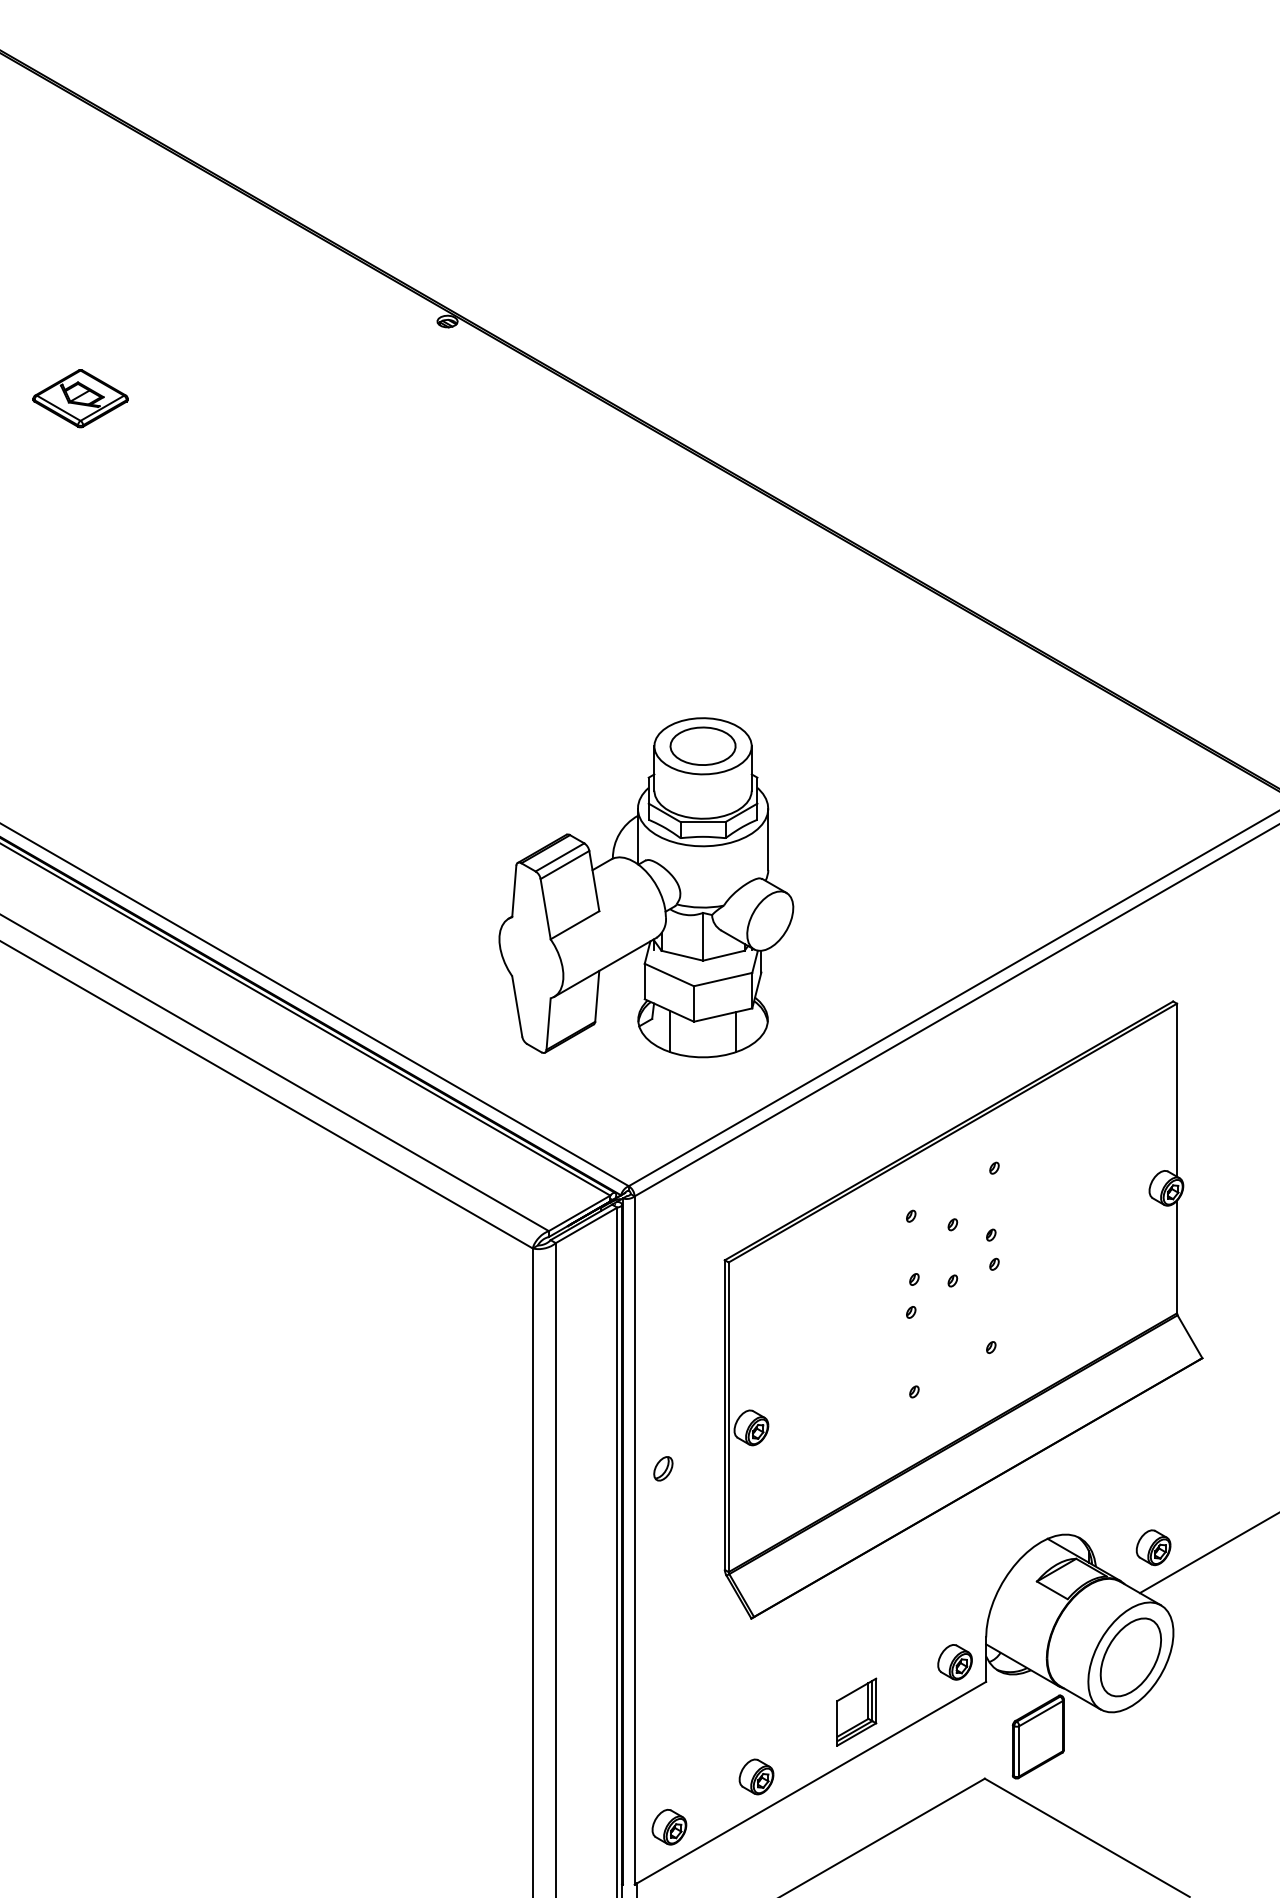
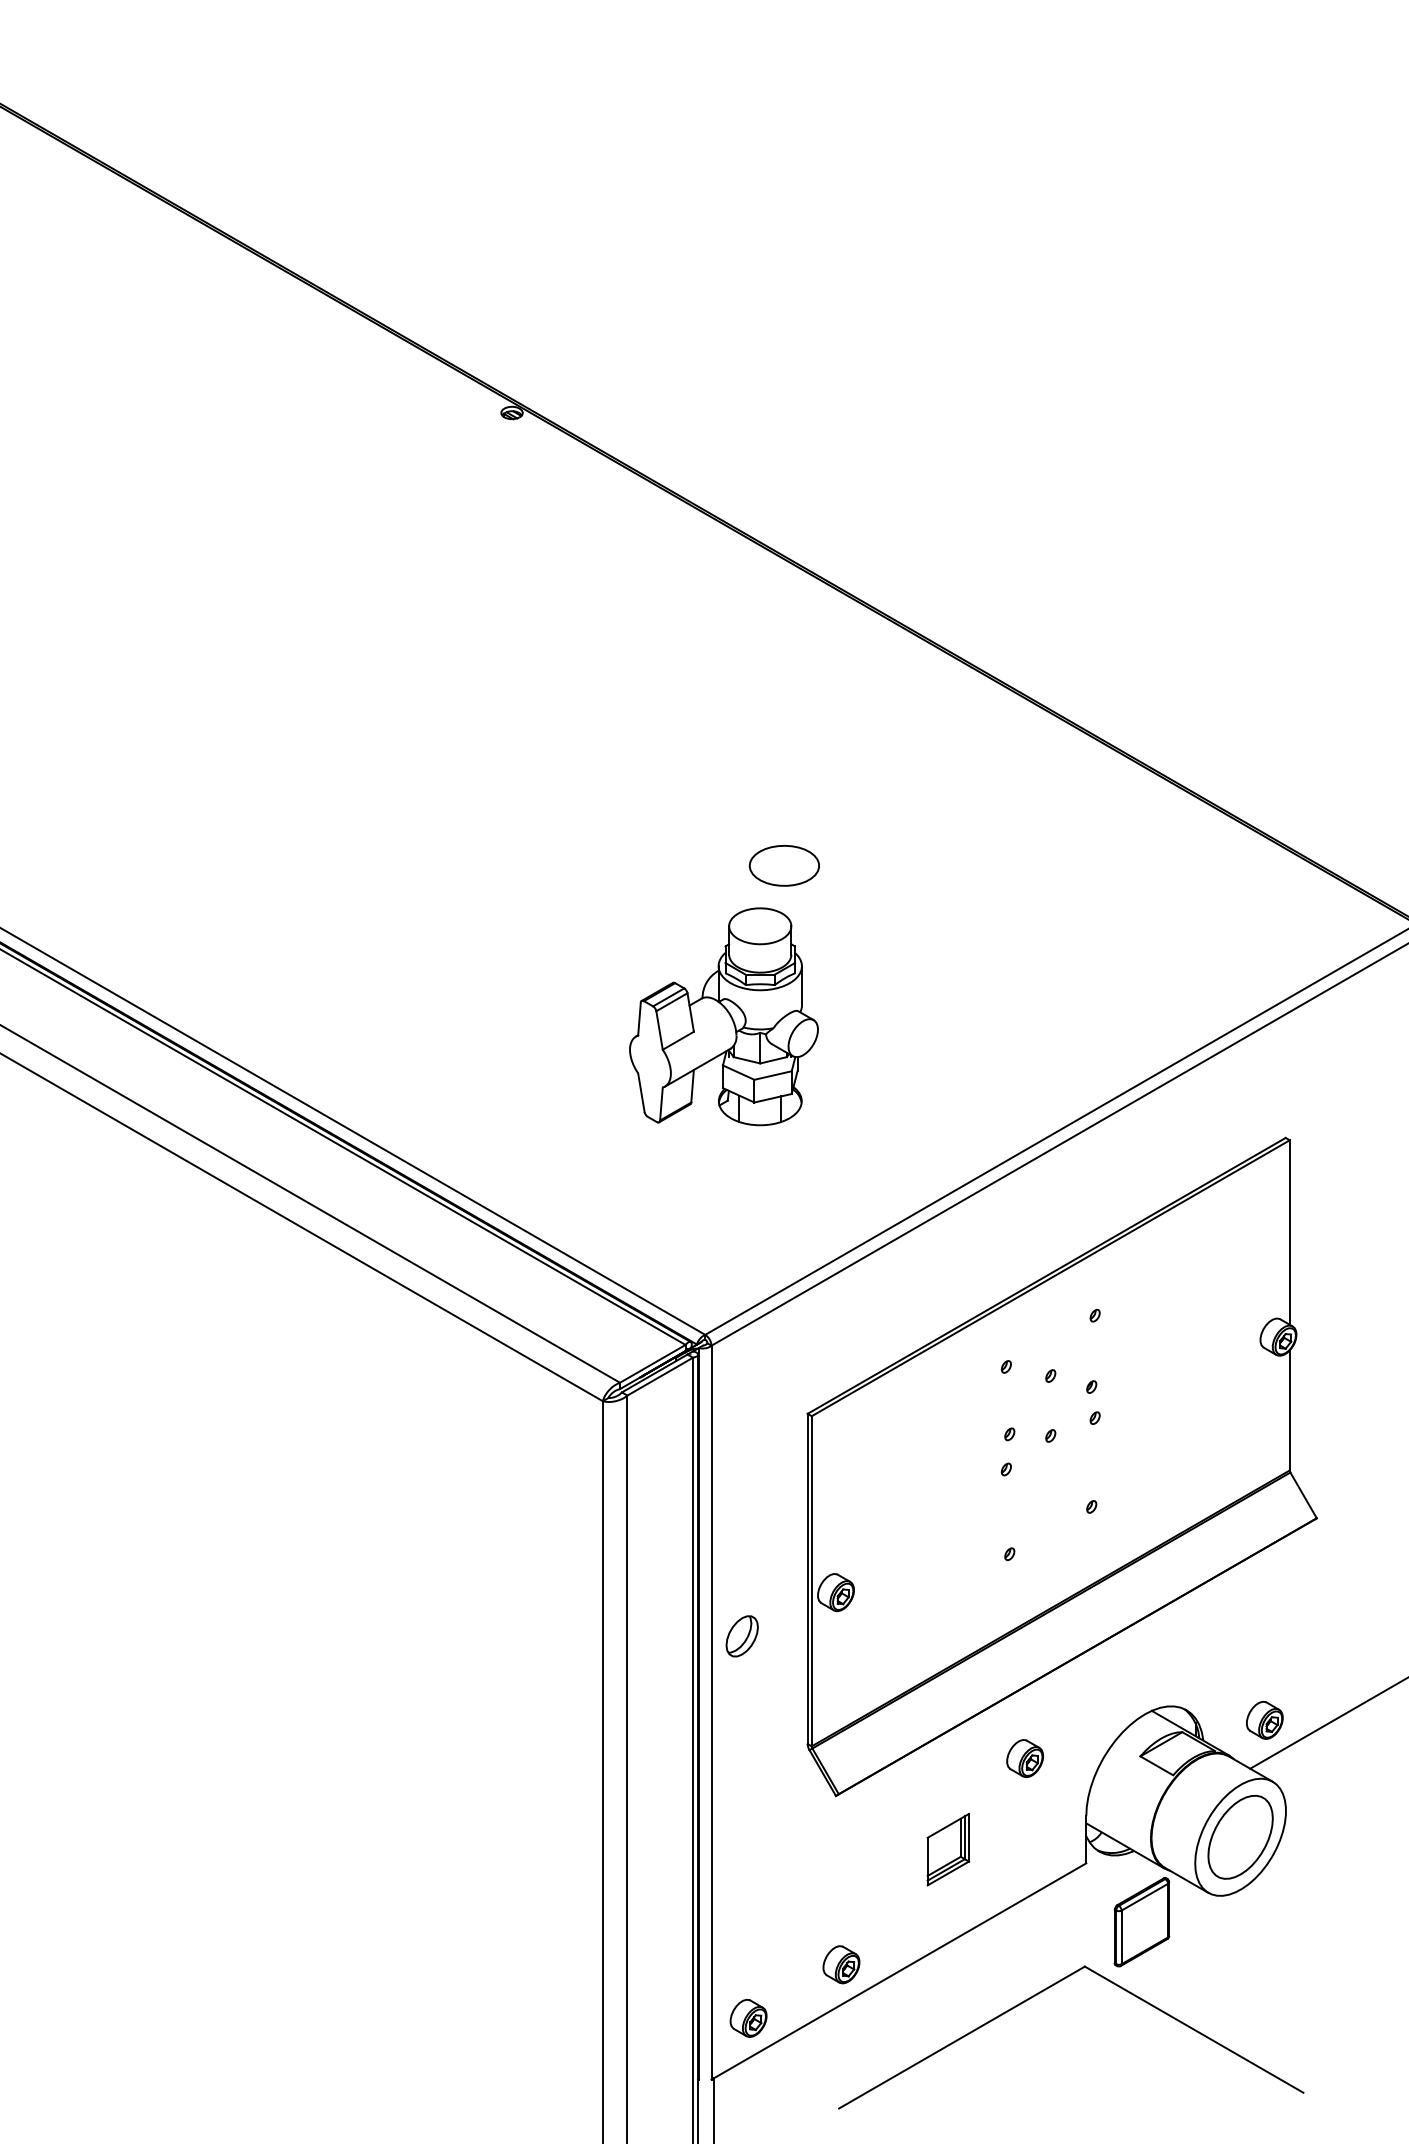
part: (80, 398) -> (120, 494), removed
part: (645, 887) -> (723, 1016), size x0.6
part: (662, 1468) -> (741, 1635), size x1.6
part: (954, 1662) -> (1024, 1758), moved
part: (856, 1712) -> (948, 1849), moved

